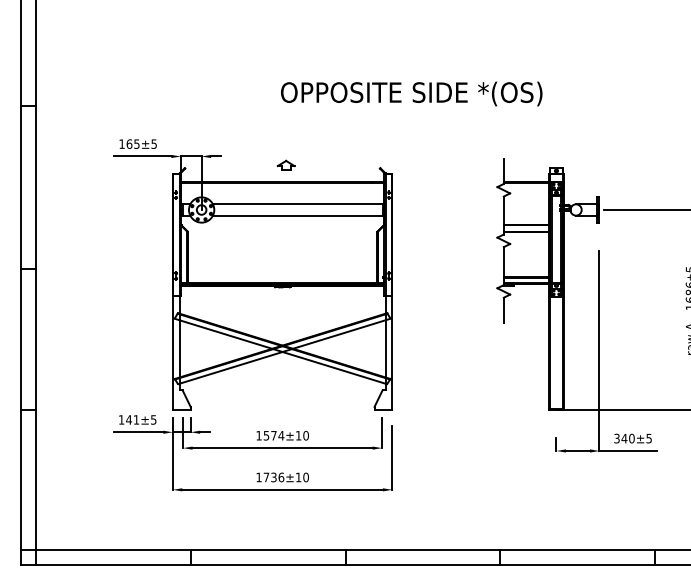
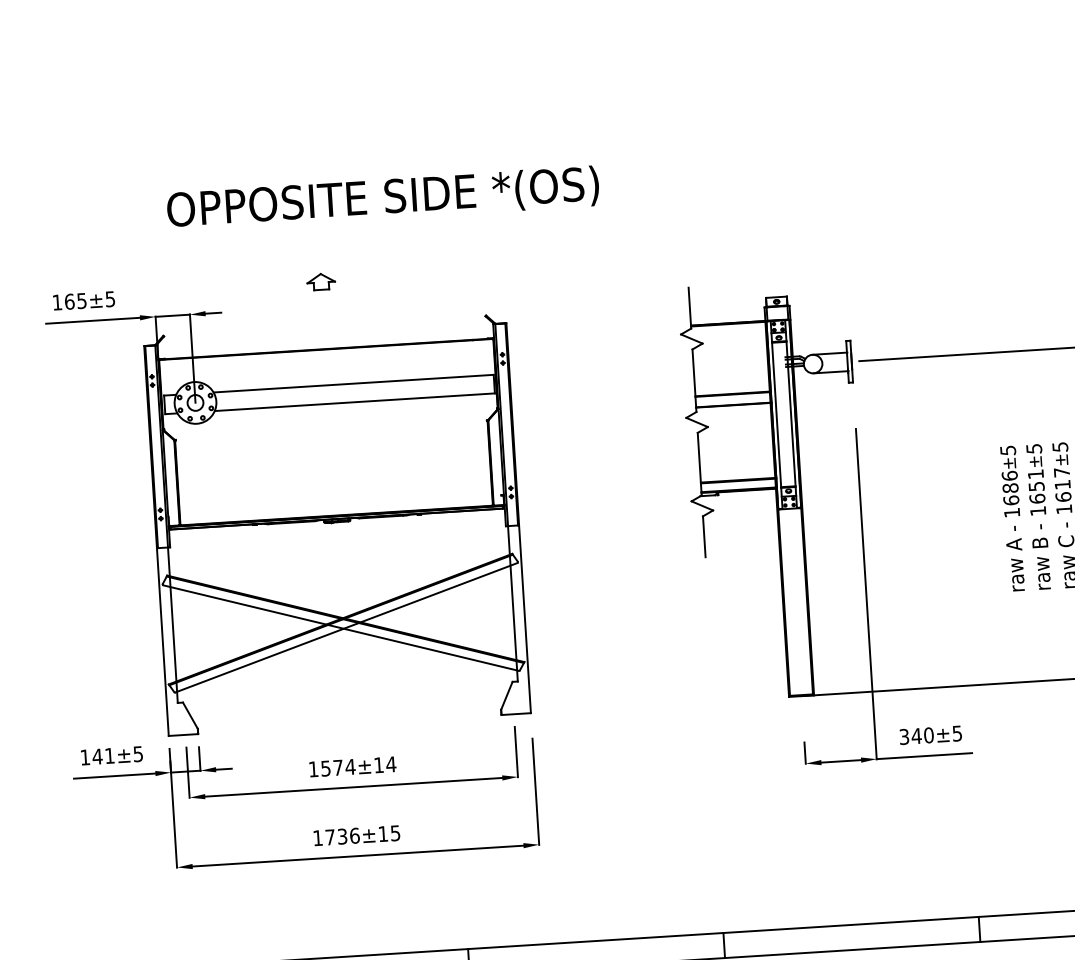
text: (411, 93) -> (382, 198), moved
part: (285, 164) -> (320, 280), moved
text: (306, 435) -> (391, 764), 1574±10 -> 1574±14
text: (305, 477) -> (394, 833), 1736±10 -> 1736±15

